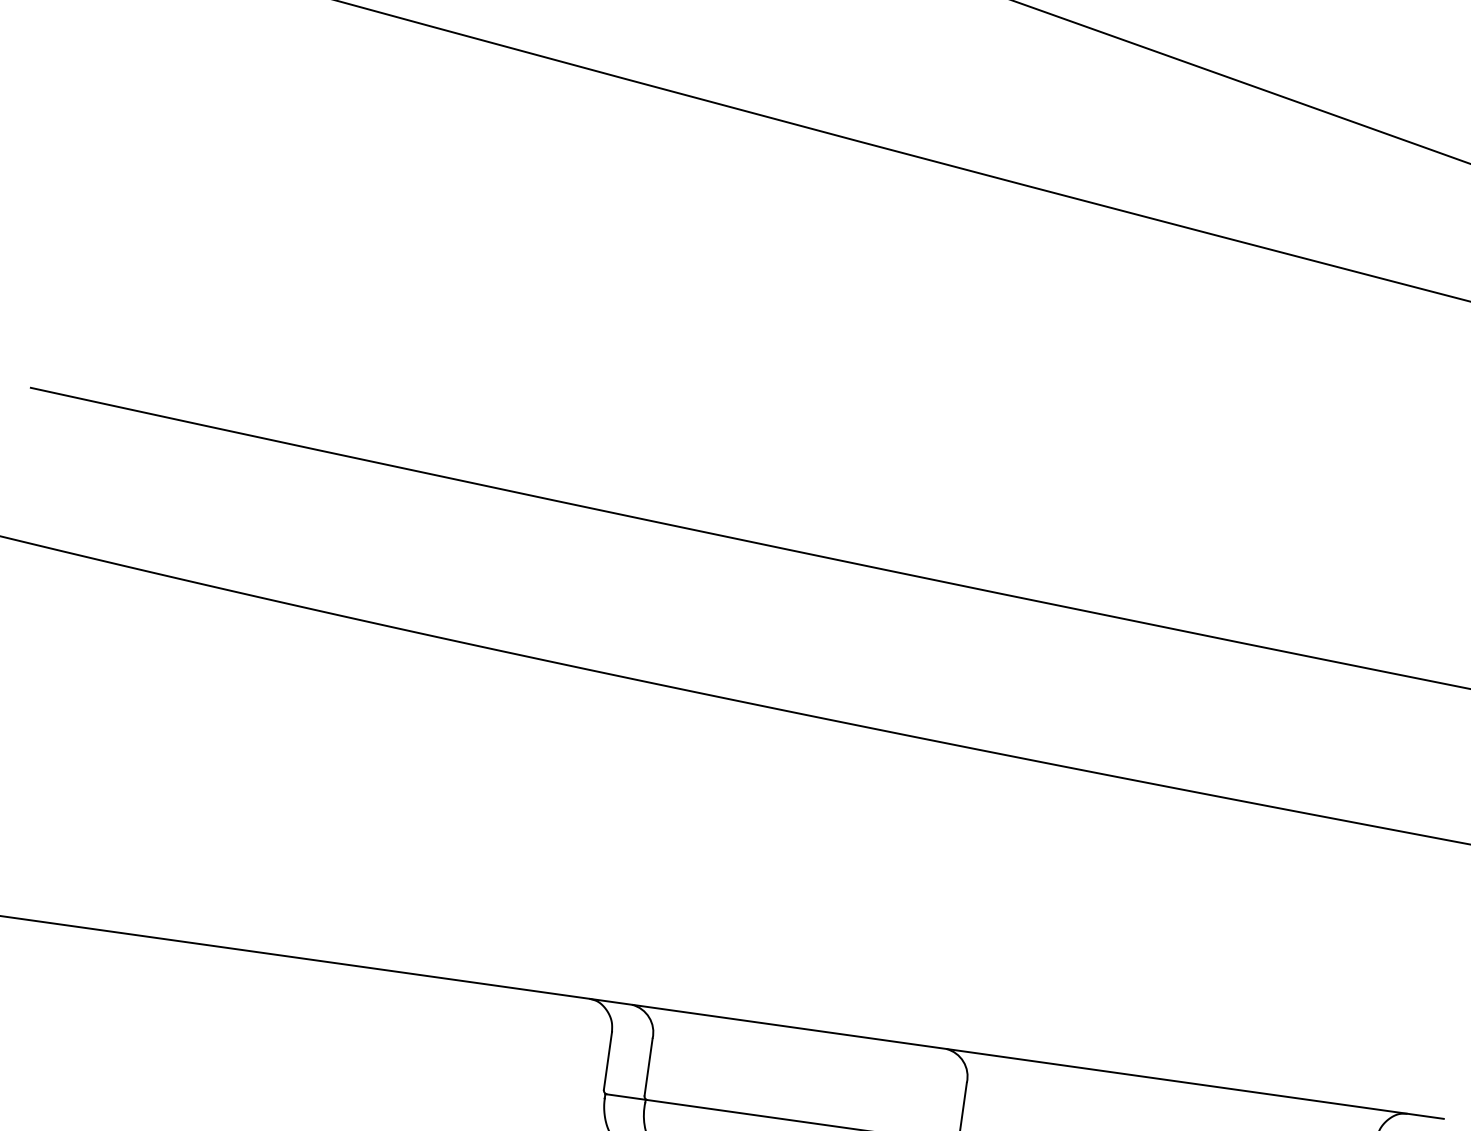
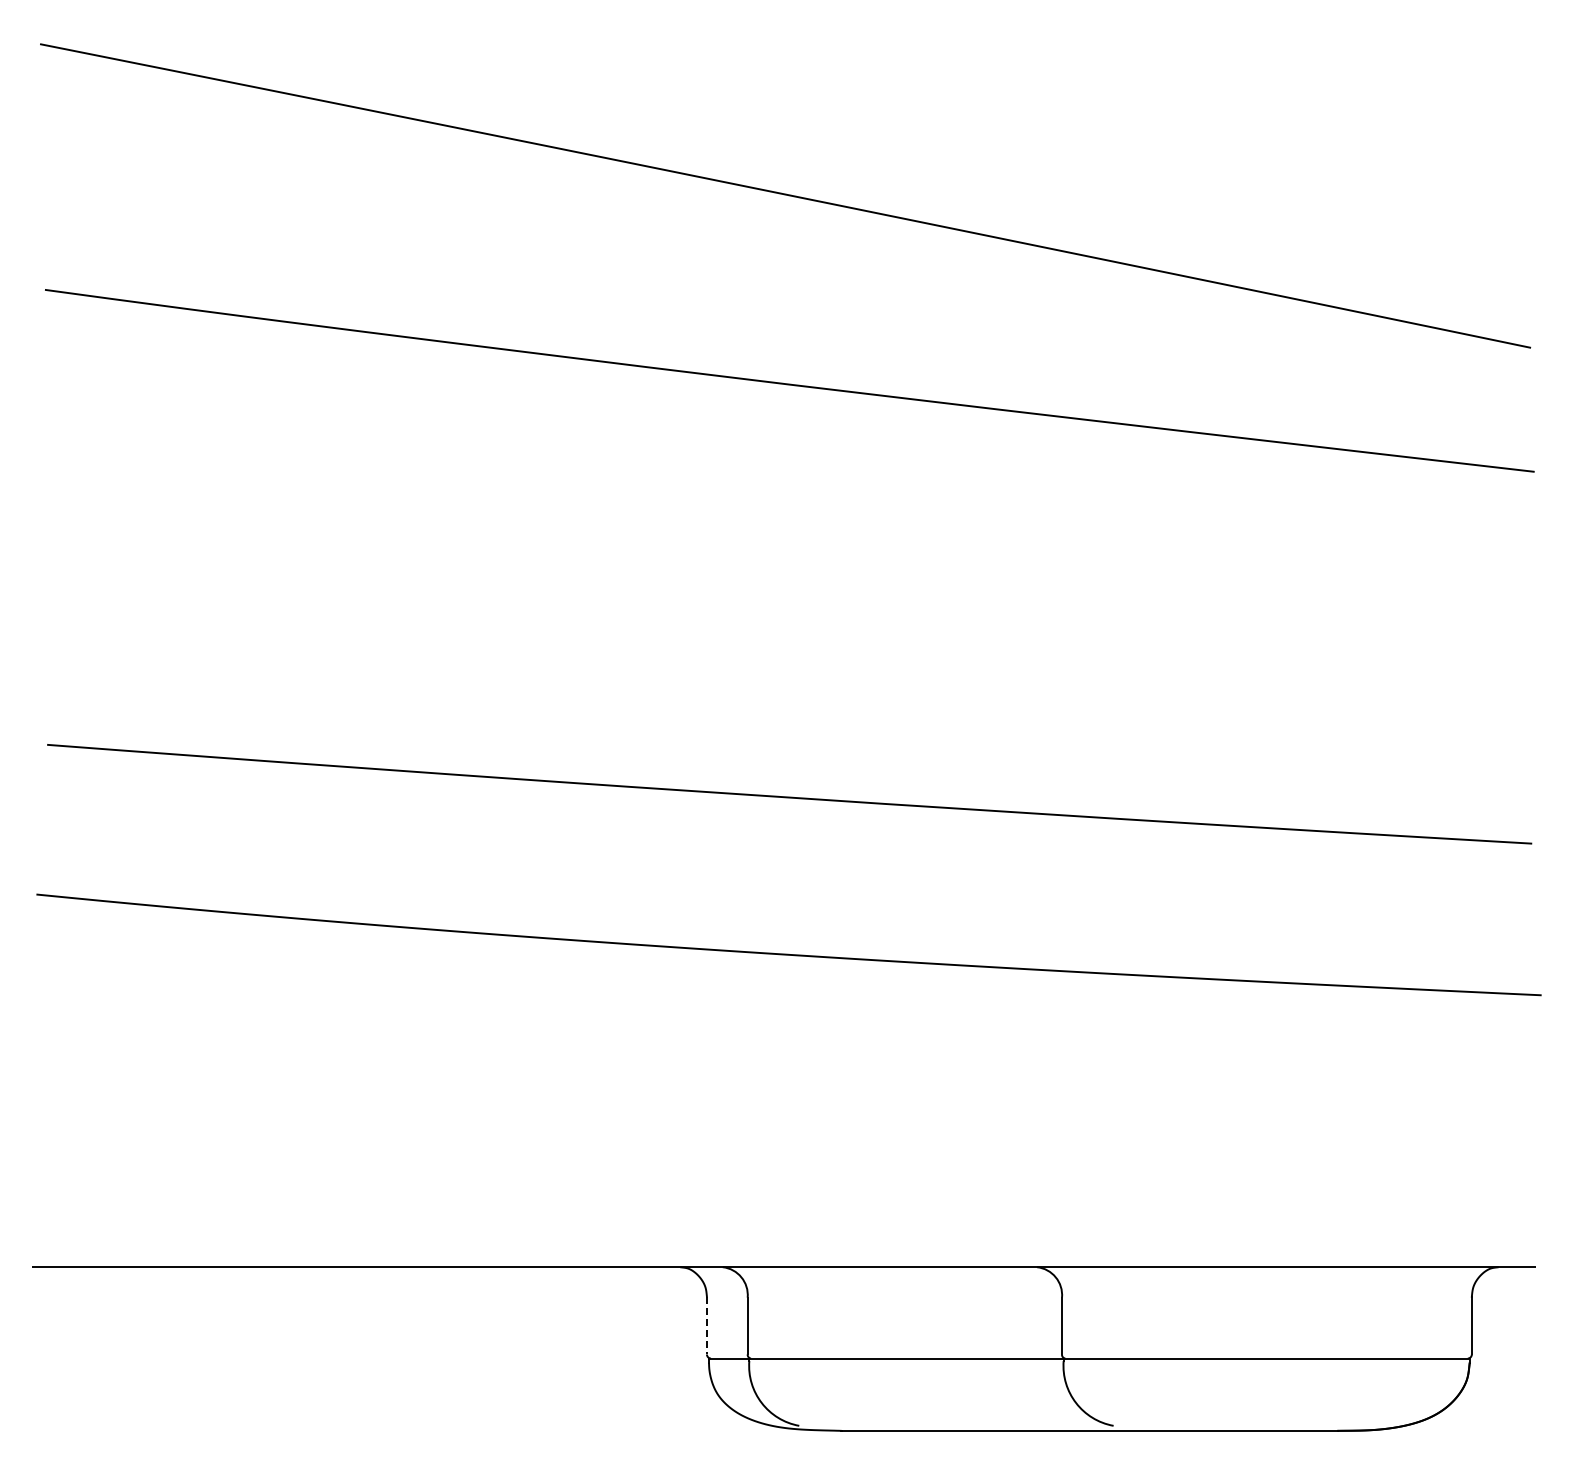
line: (607, 1060) -> (706, 1325), solid -> dashed

